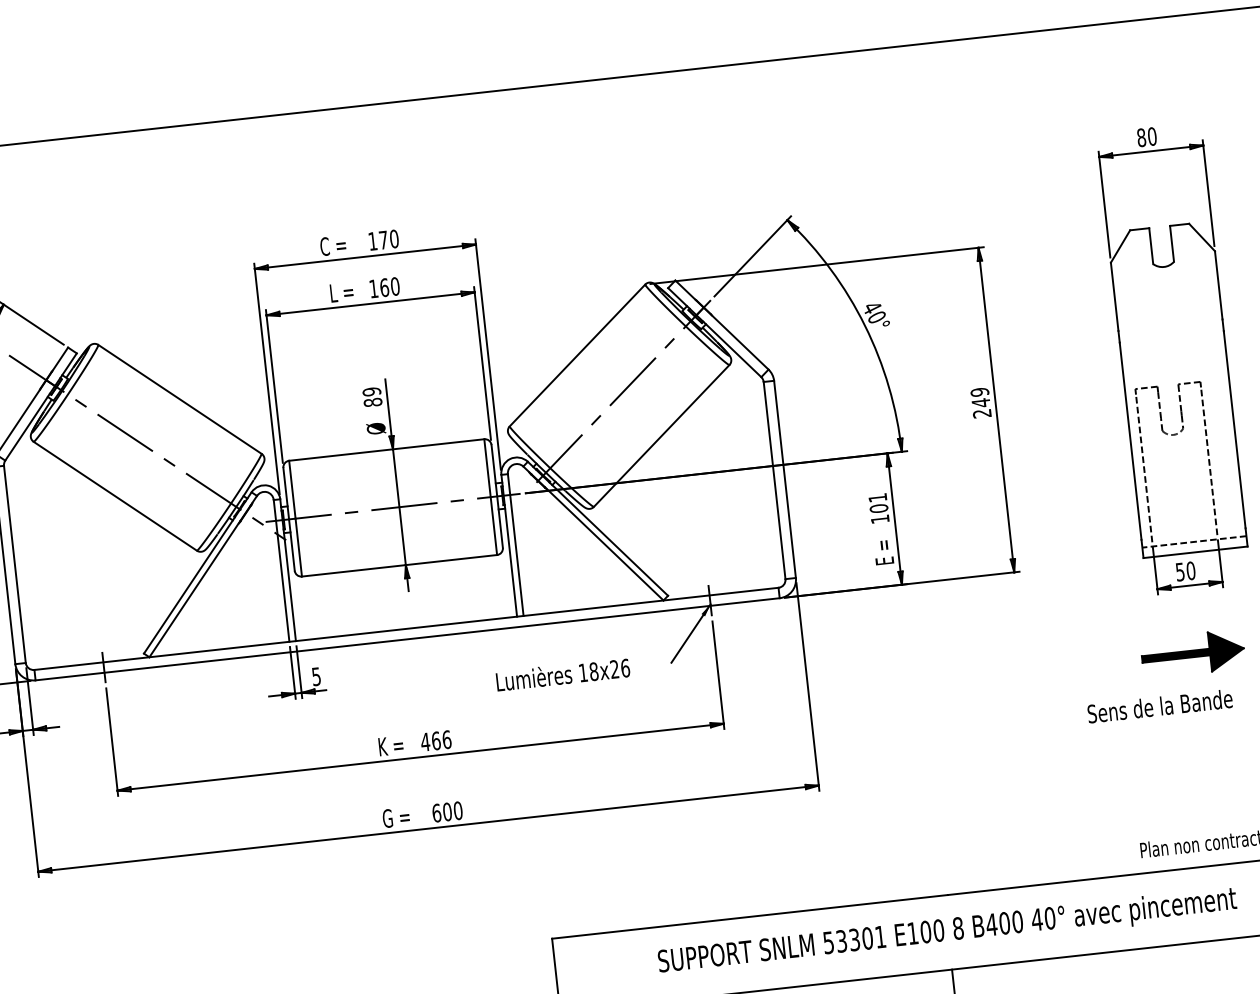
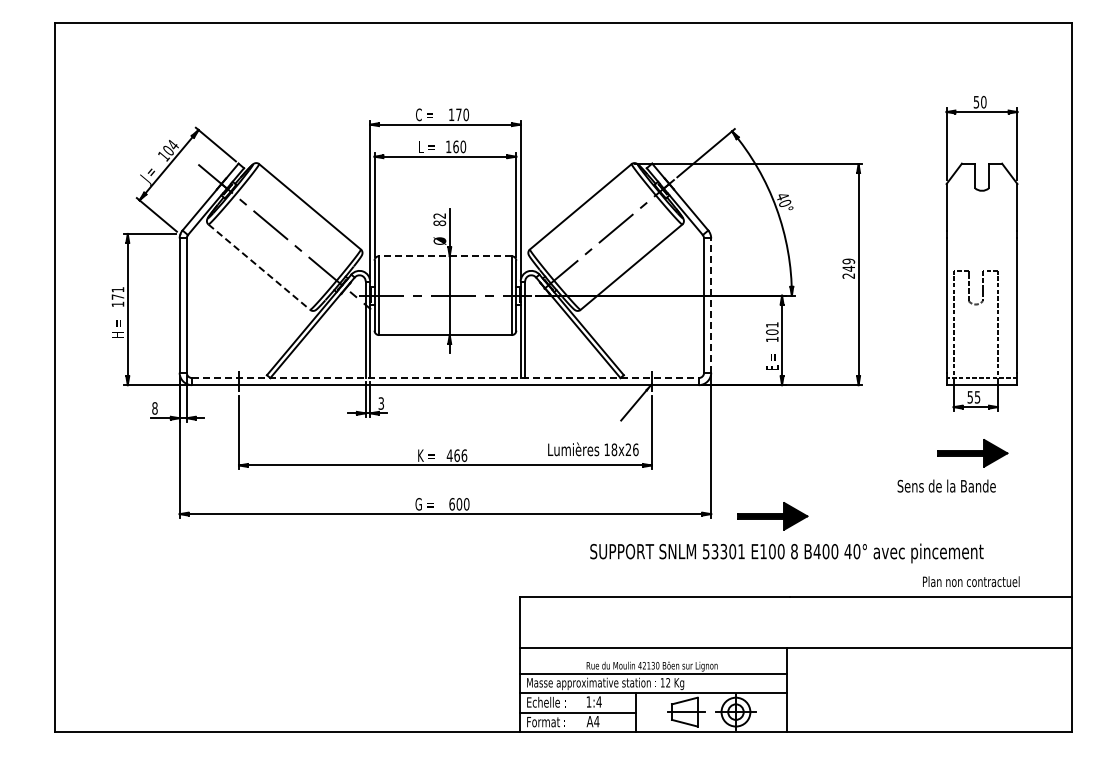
text: (1141, 136) -> (976, 101), 80 -> 50
text: (371, 391) -> (439, 215), 89 -> 82
line: (385, 450) -> (444, 256), solid -> dashed
line: (785, 479) -> (711, 305), solid -> dashed
line: (115, 496) -> (259, 267), solid -> dashed
text: (1190, 571) -> (977, 397), 50 -> 55
line: (406, 629) -> (445, 378), solid -> dashed
text: (563, 674) -> (593, 449), moved
text: (315, 675) -> (380, 402), 5 -> 3
part: (909, 779) -> (772, 516), added
text: (946, 932) -> (786, 553), moved

